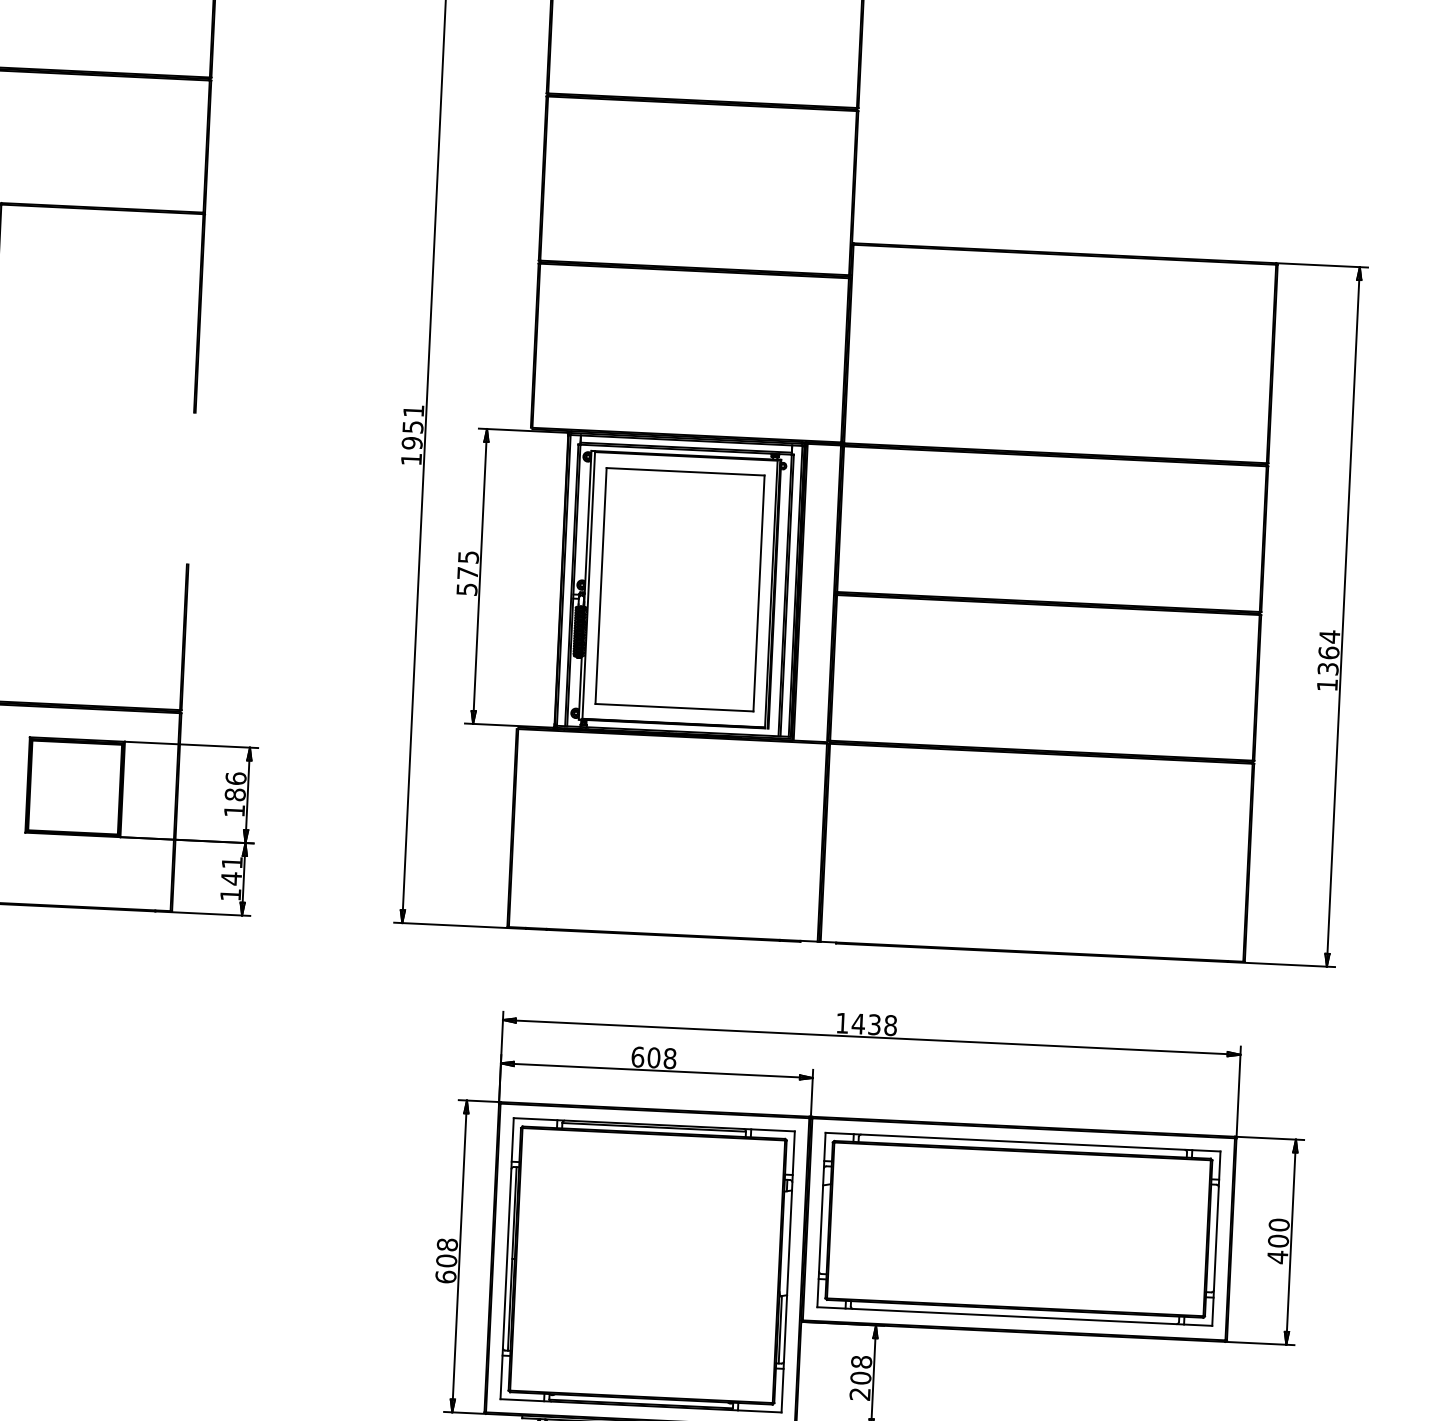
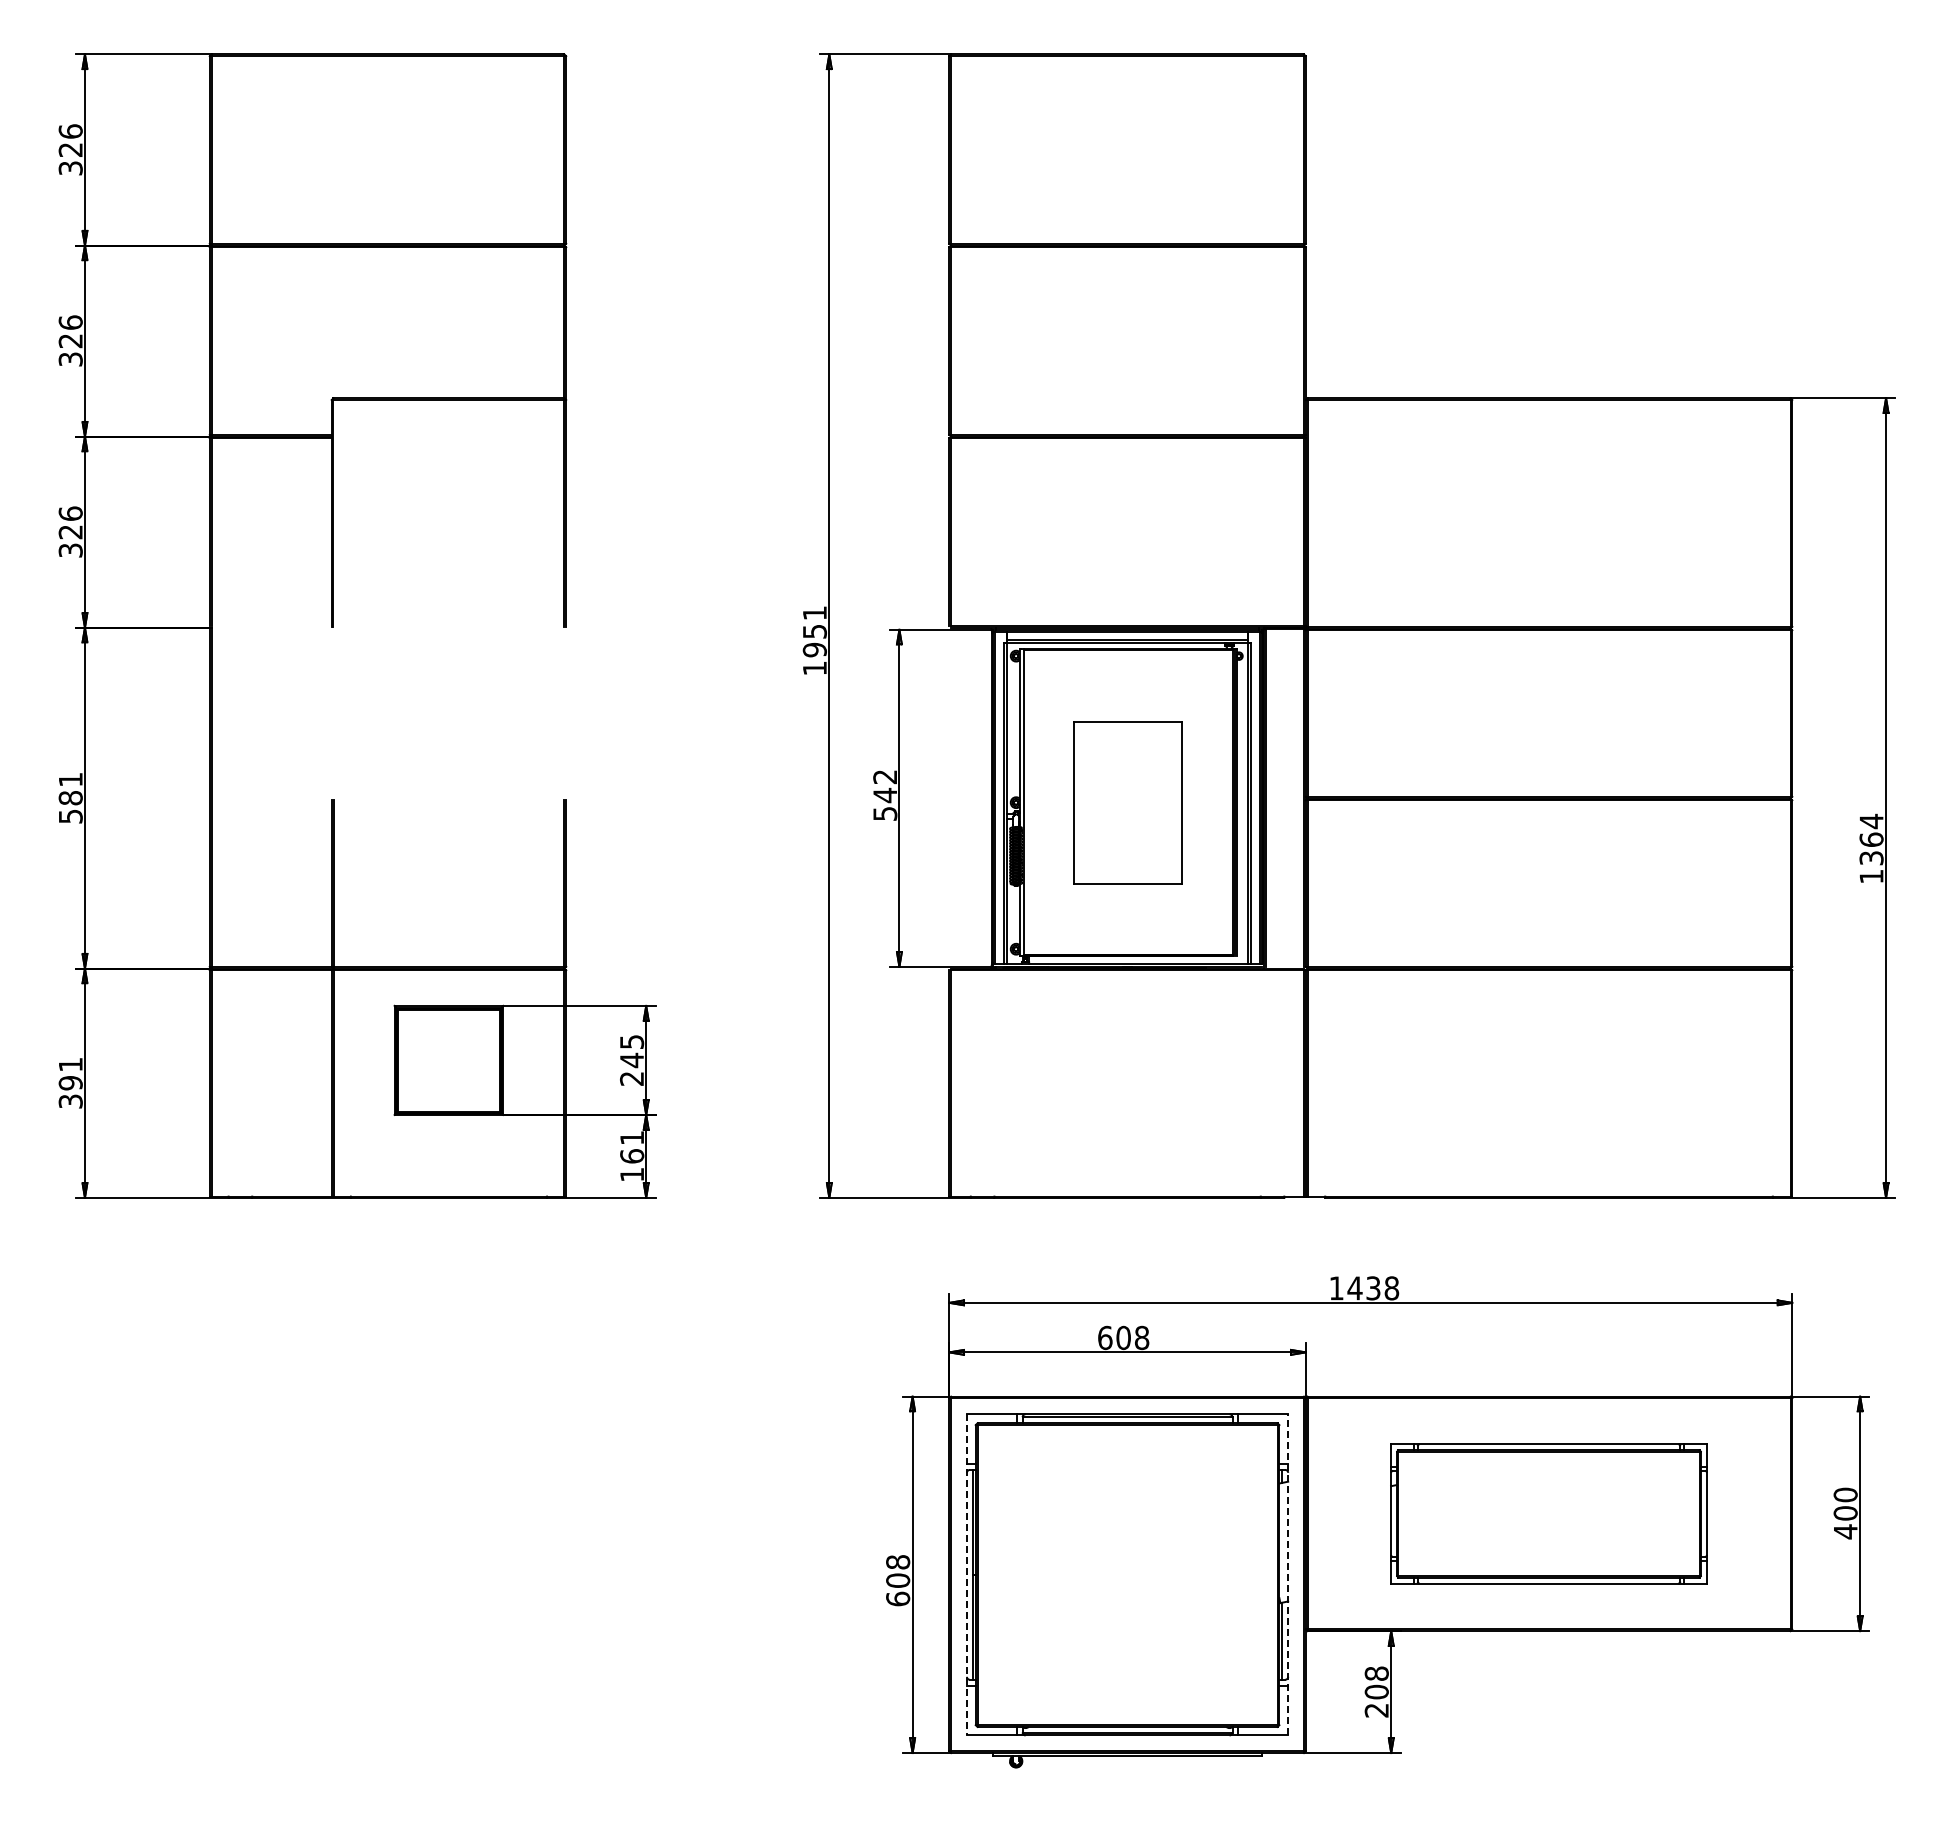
text: (468, 565) -> (885, 786), 575 -> 542
part: (679, 589) -> (1127, 802), size x0.6
text: (235, 793) -> (632, 1059), 186 -> 245
text: (231, 878) -> (632, 1156), 141 -> 161
part: (1018, 1229) -> (1548, 1513), size x0.7
line: (506, 1258) -> (966, 1574), solid -> dashed
line: (788, 1271) -> (1288, 1574), solid -> dashed

